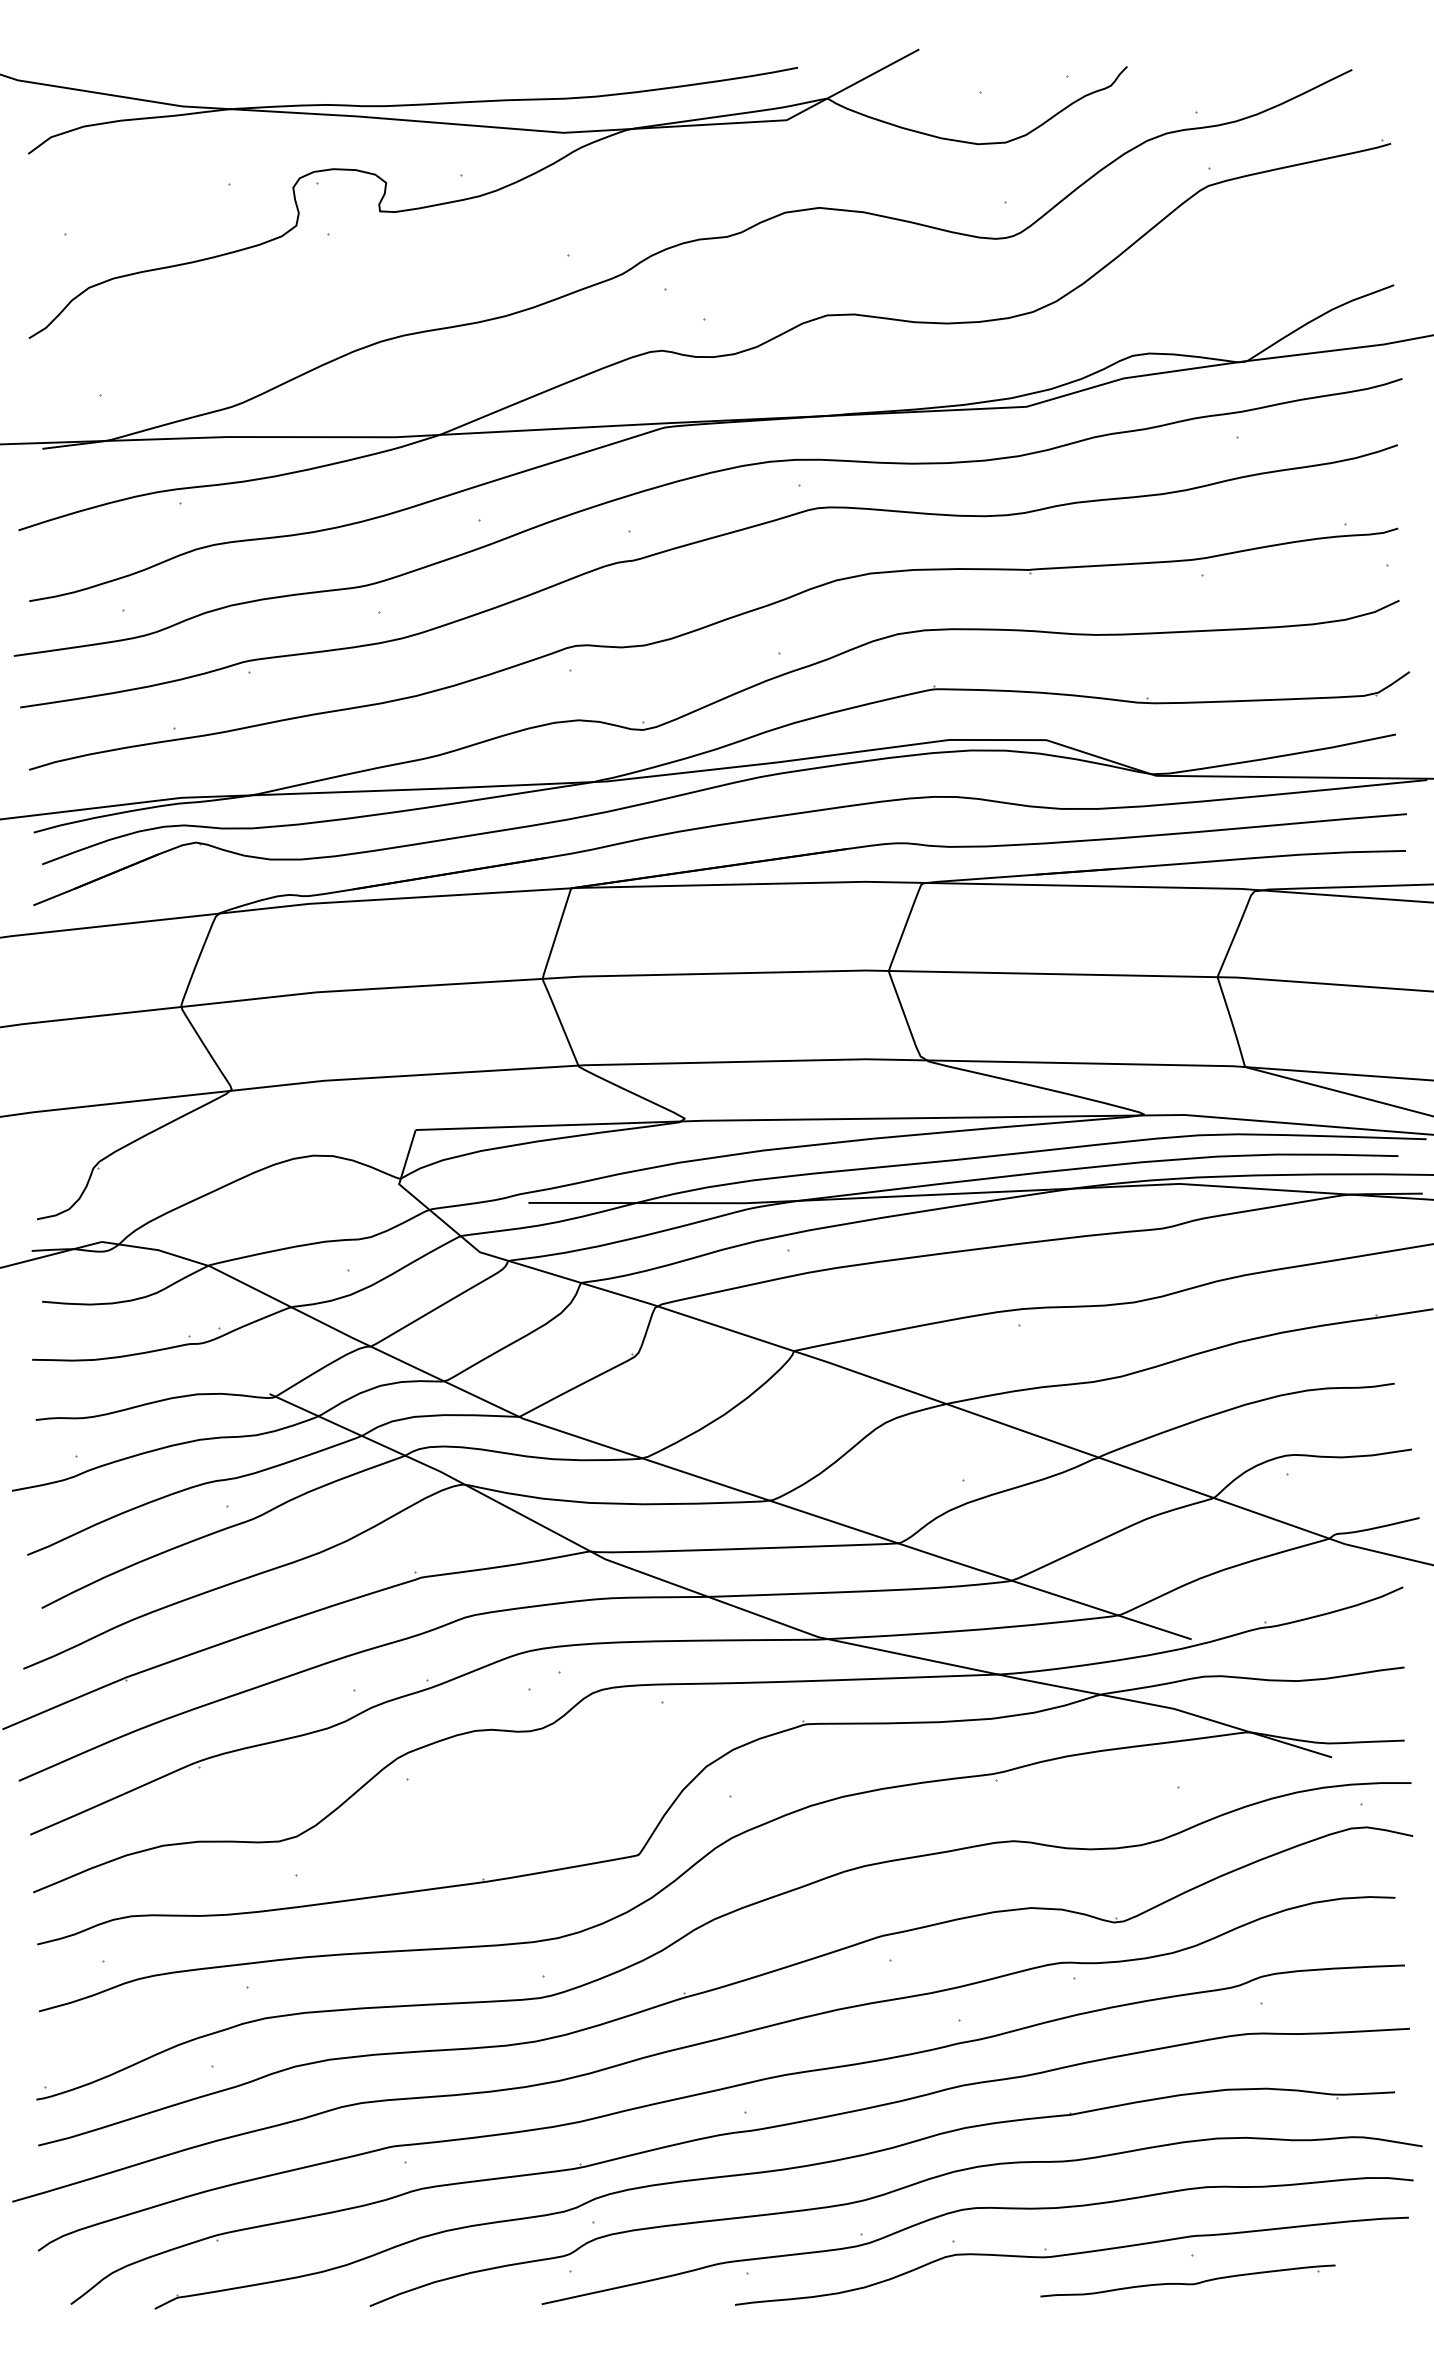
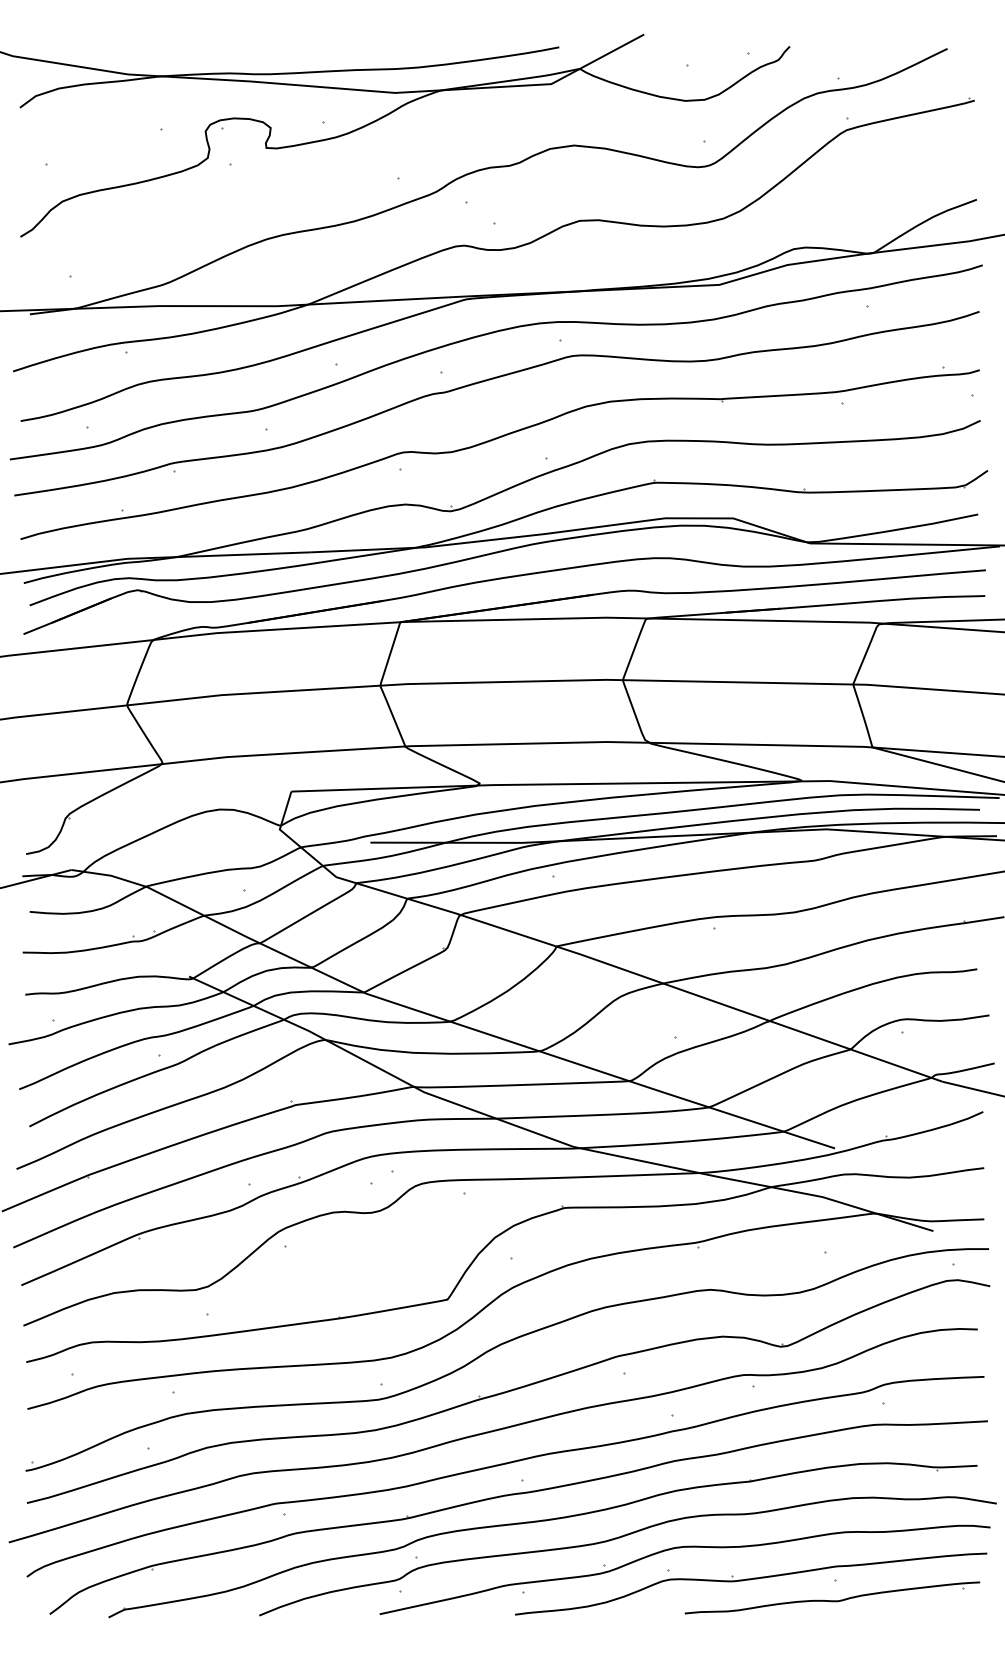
part: (1187, 2280) -> (832, 1597), size x1.43

